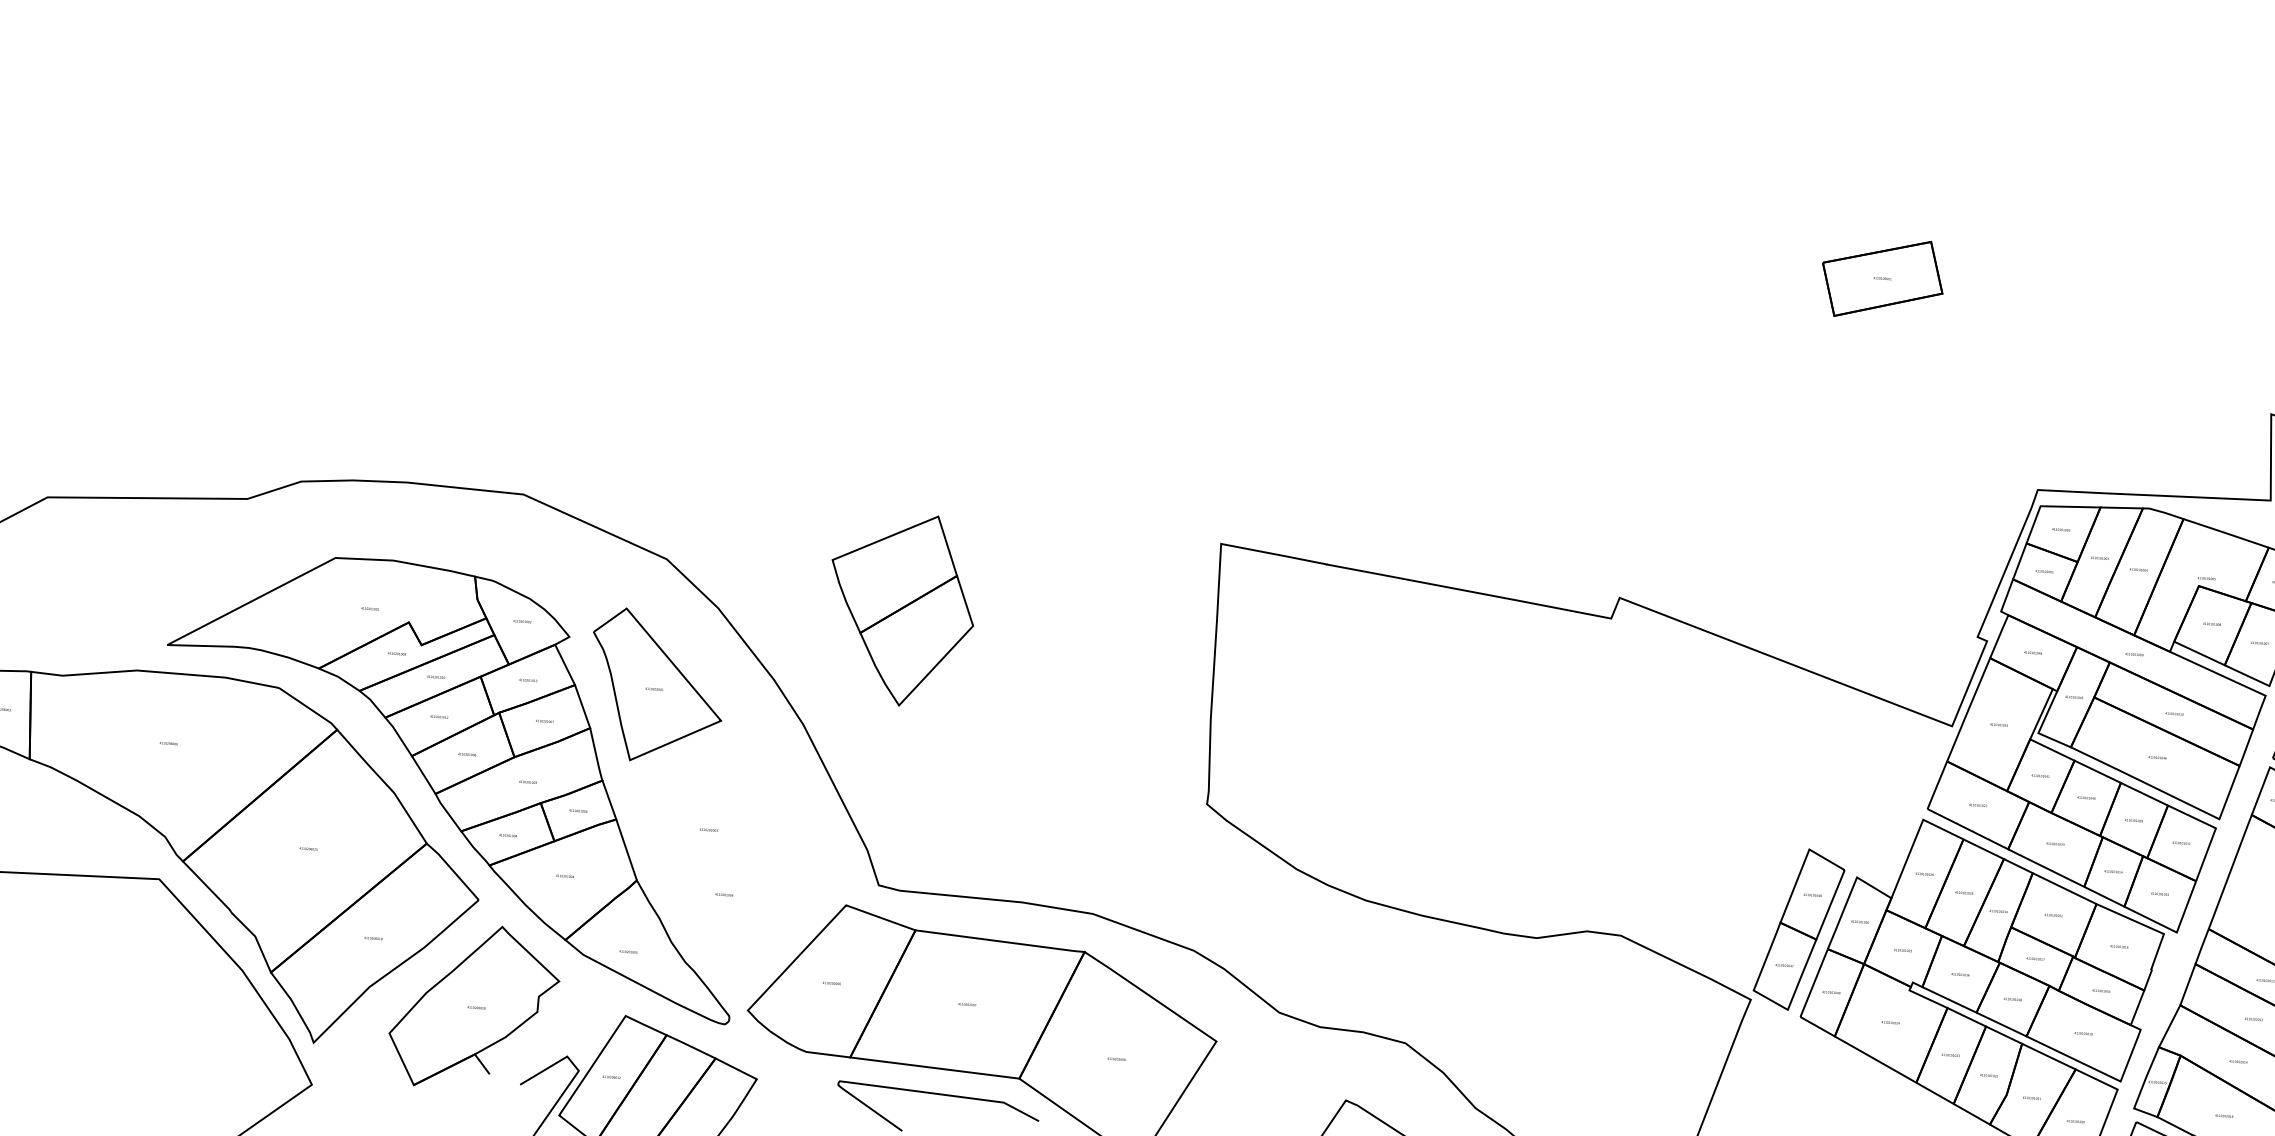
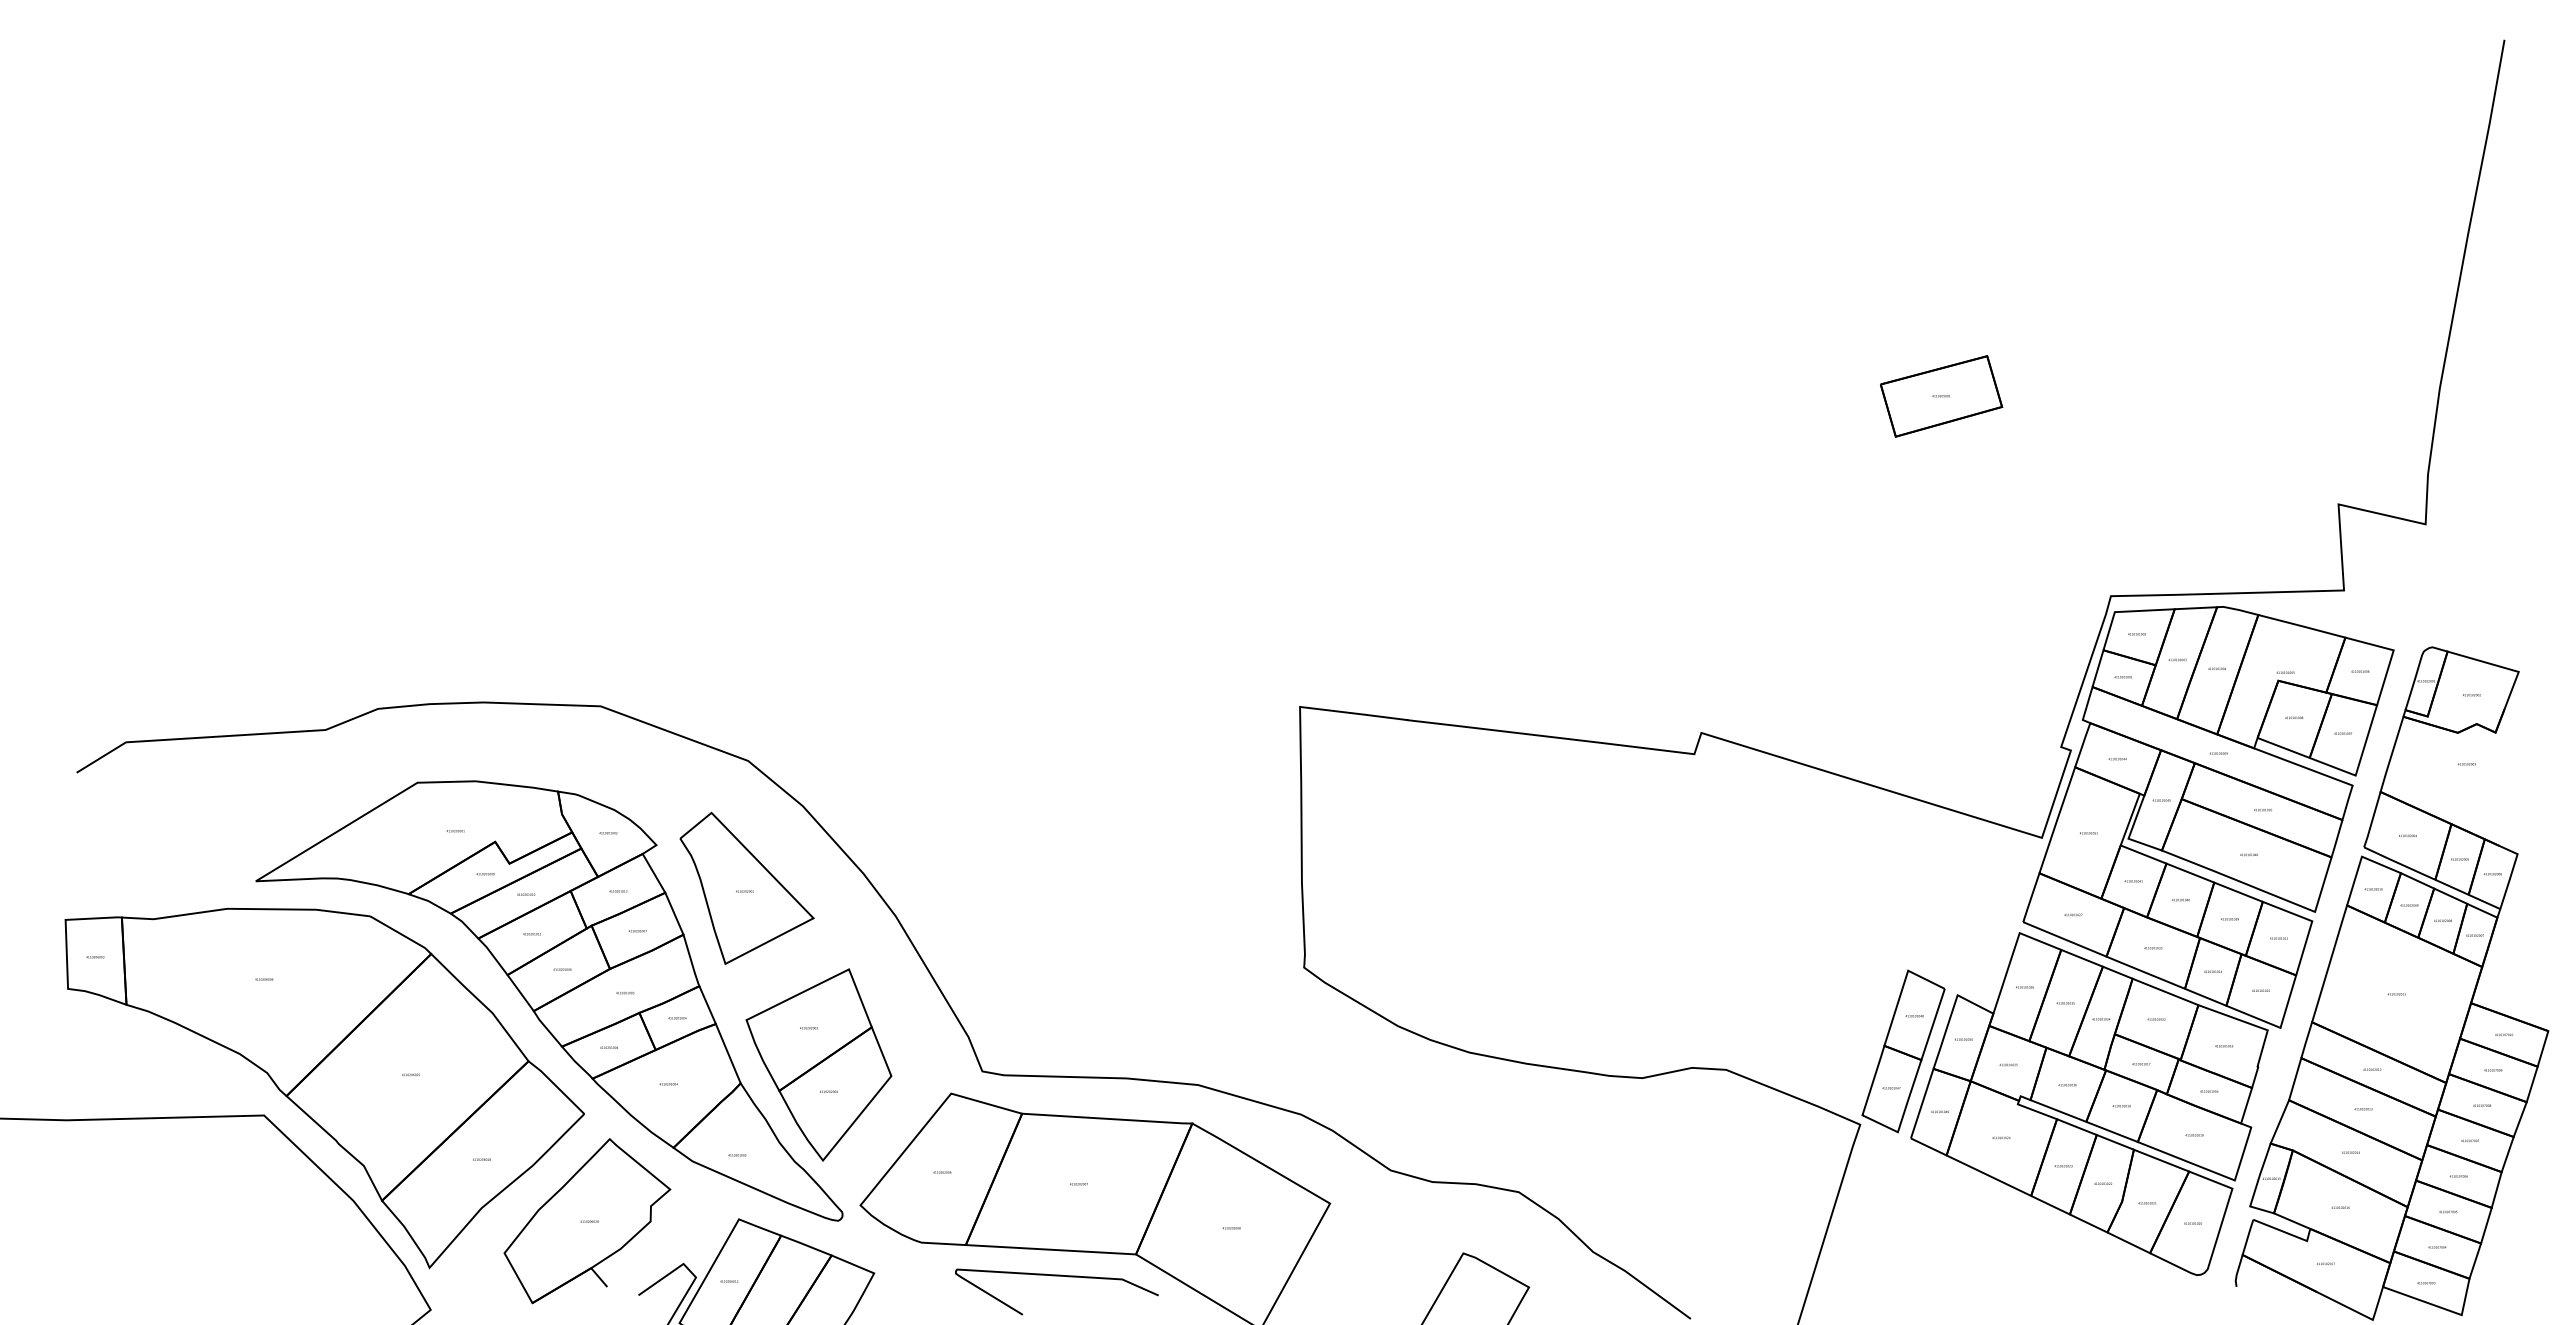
part: (901, 609) -> (818, 1064), moved

